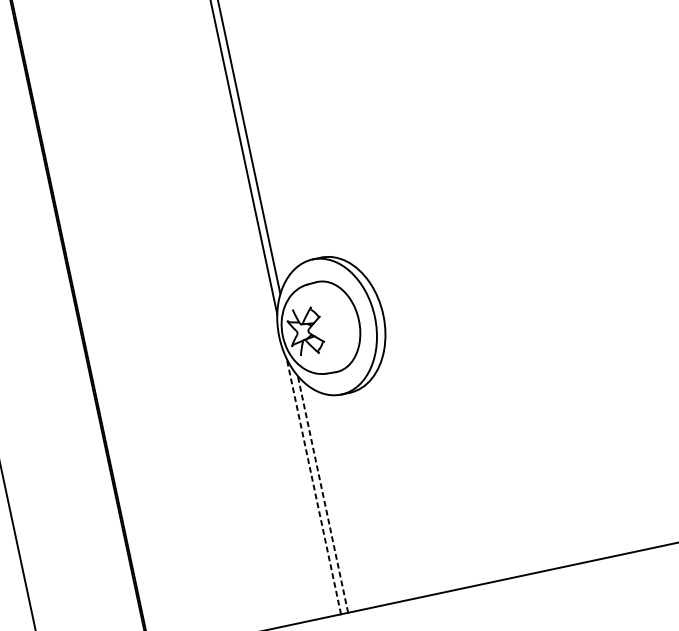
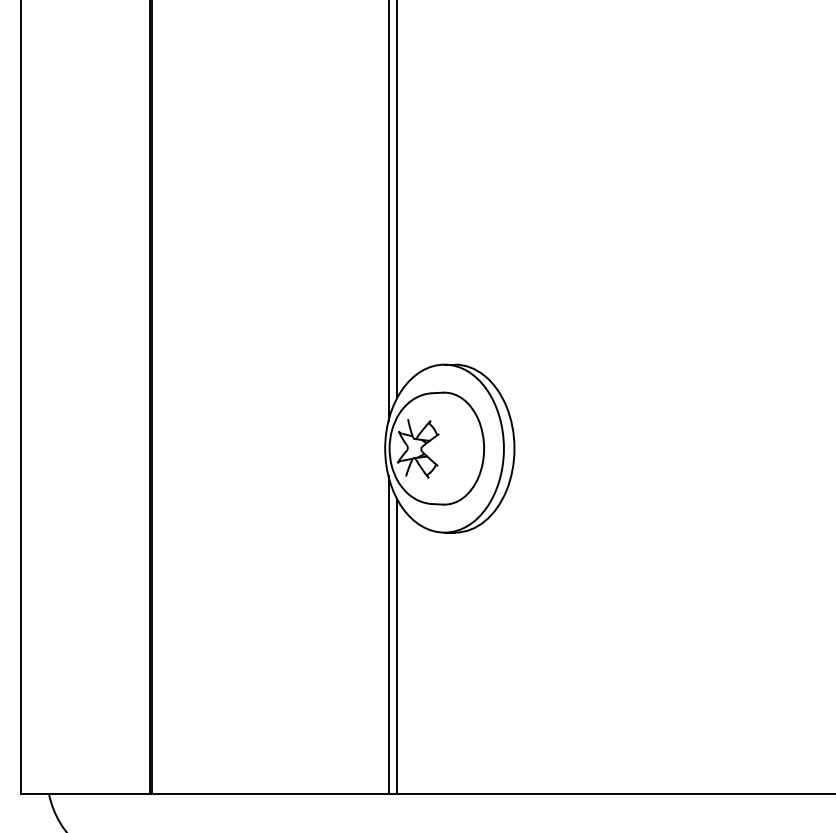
line: (313, 486) -> (388, 635), dashed -> solid
line: (323, 494) -> (397, 646), dashed -> solid

